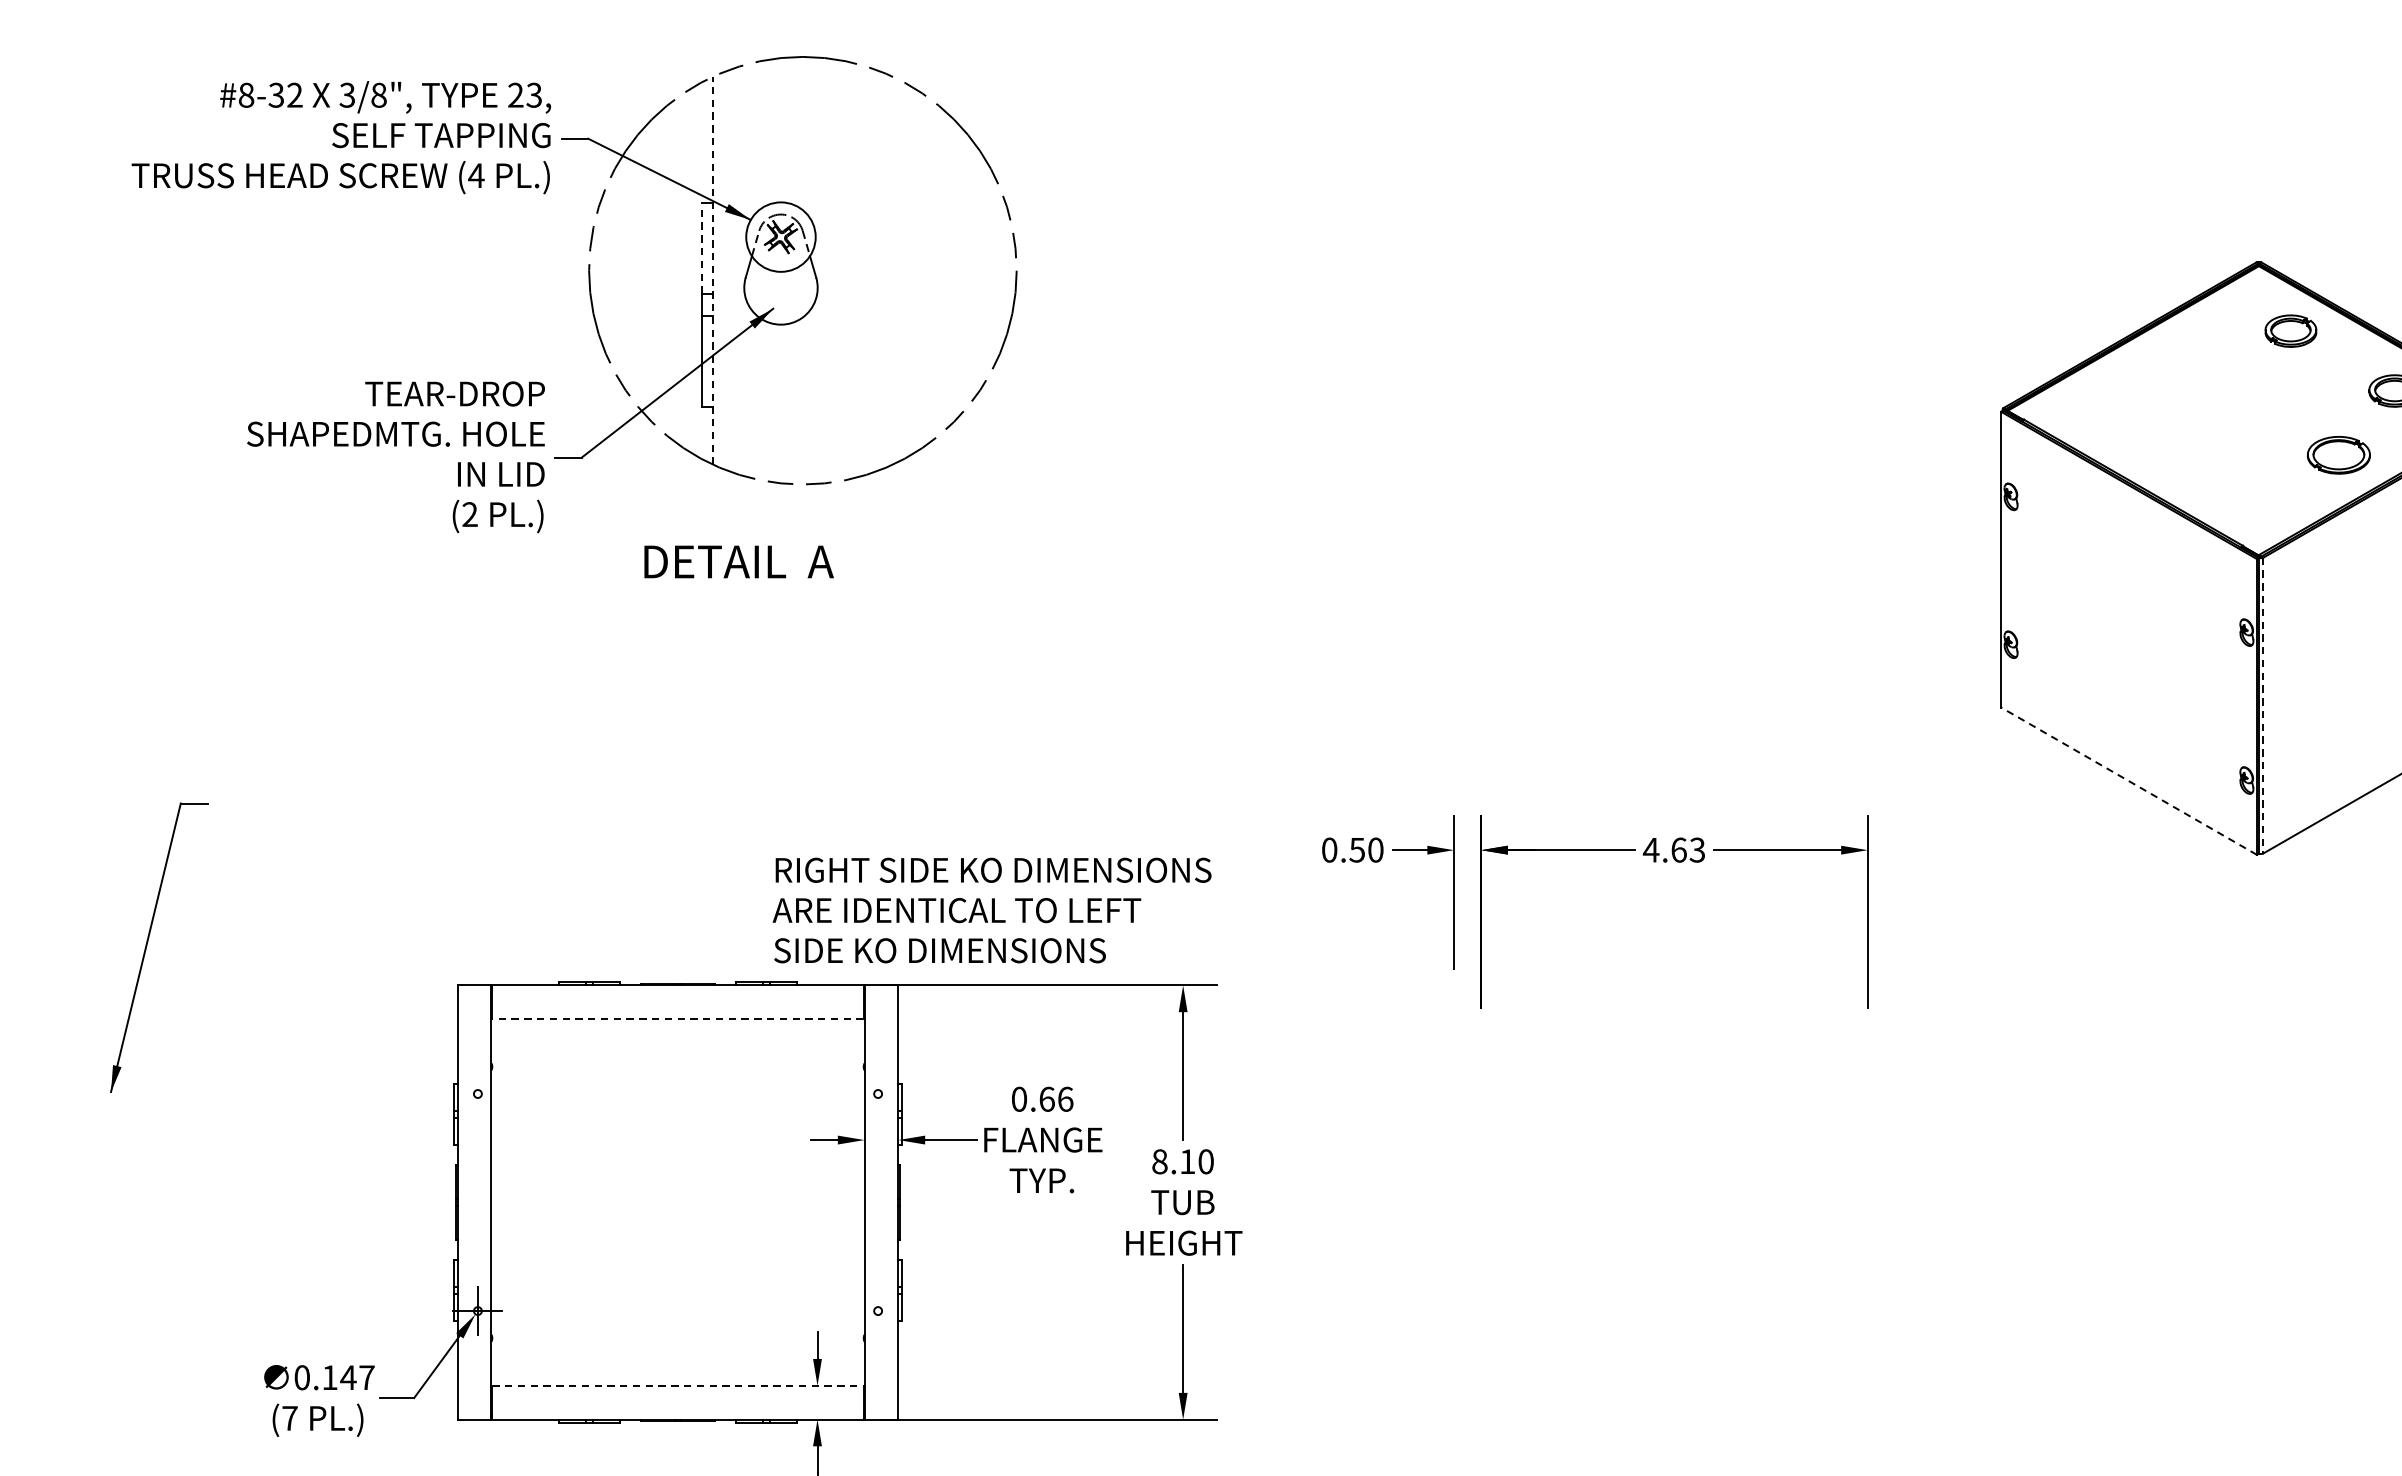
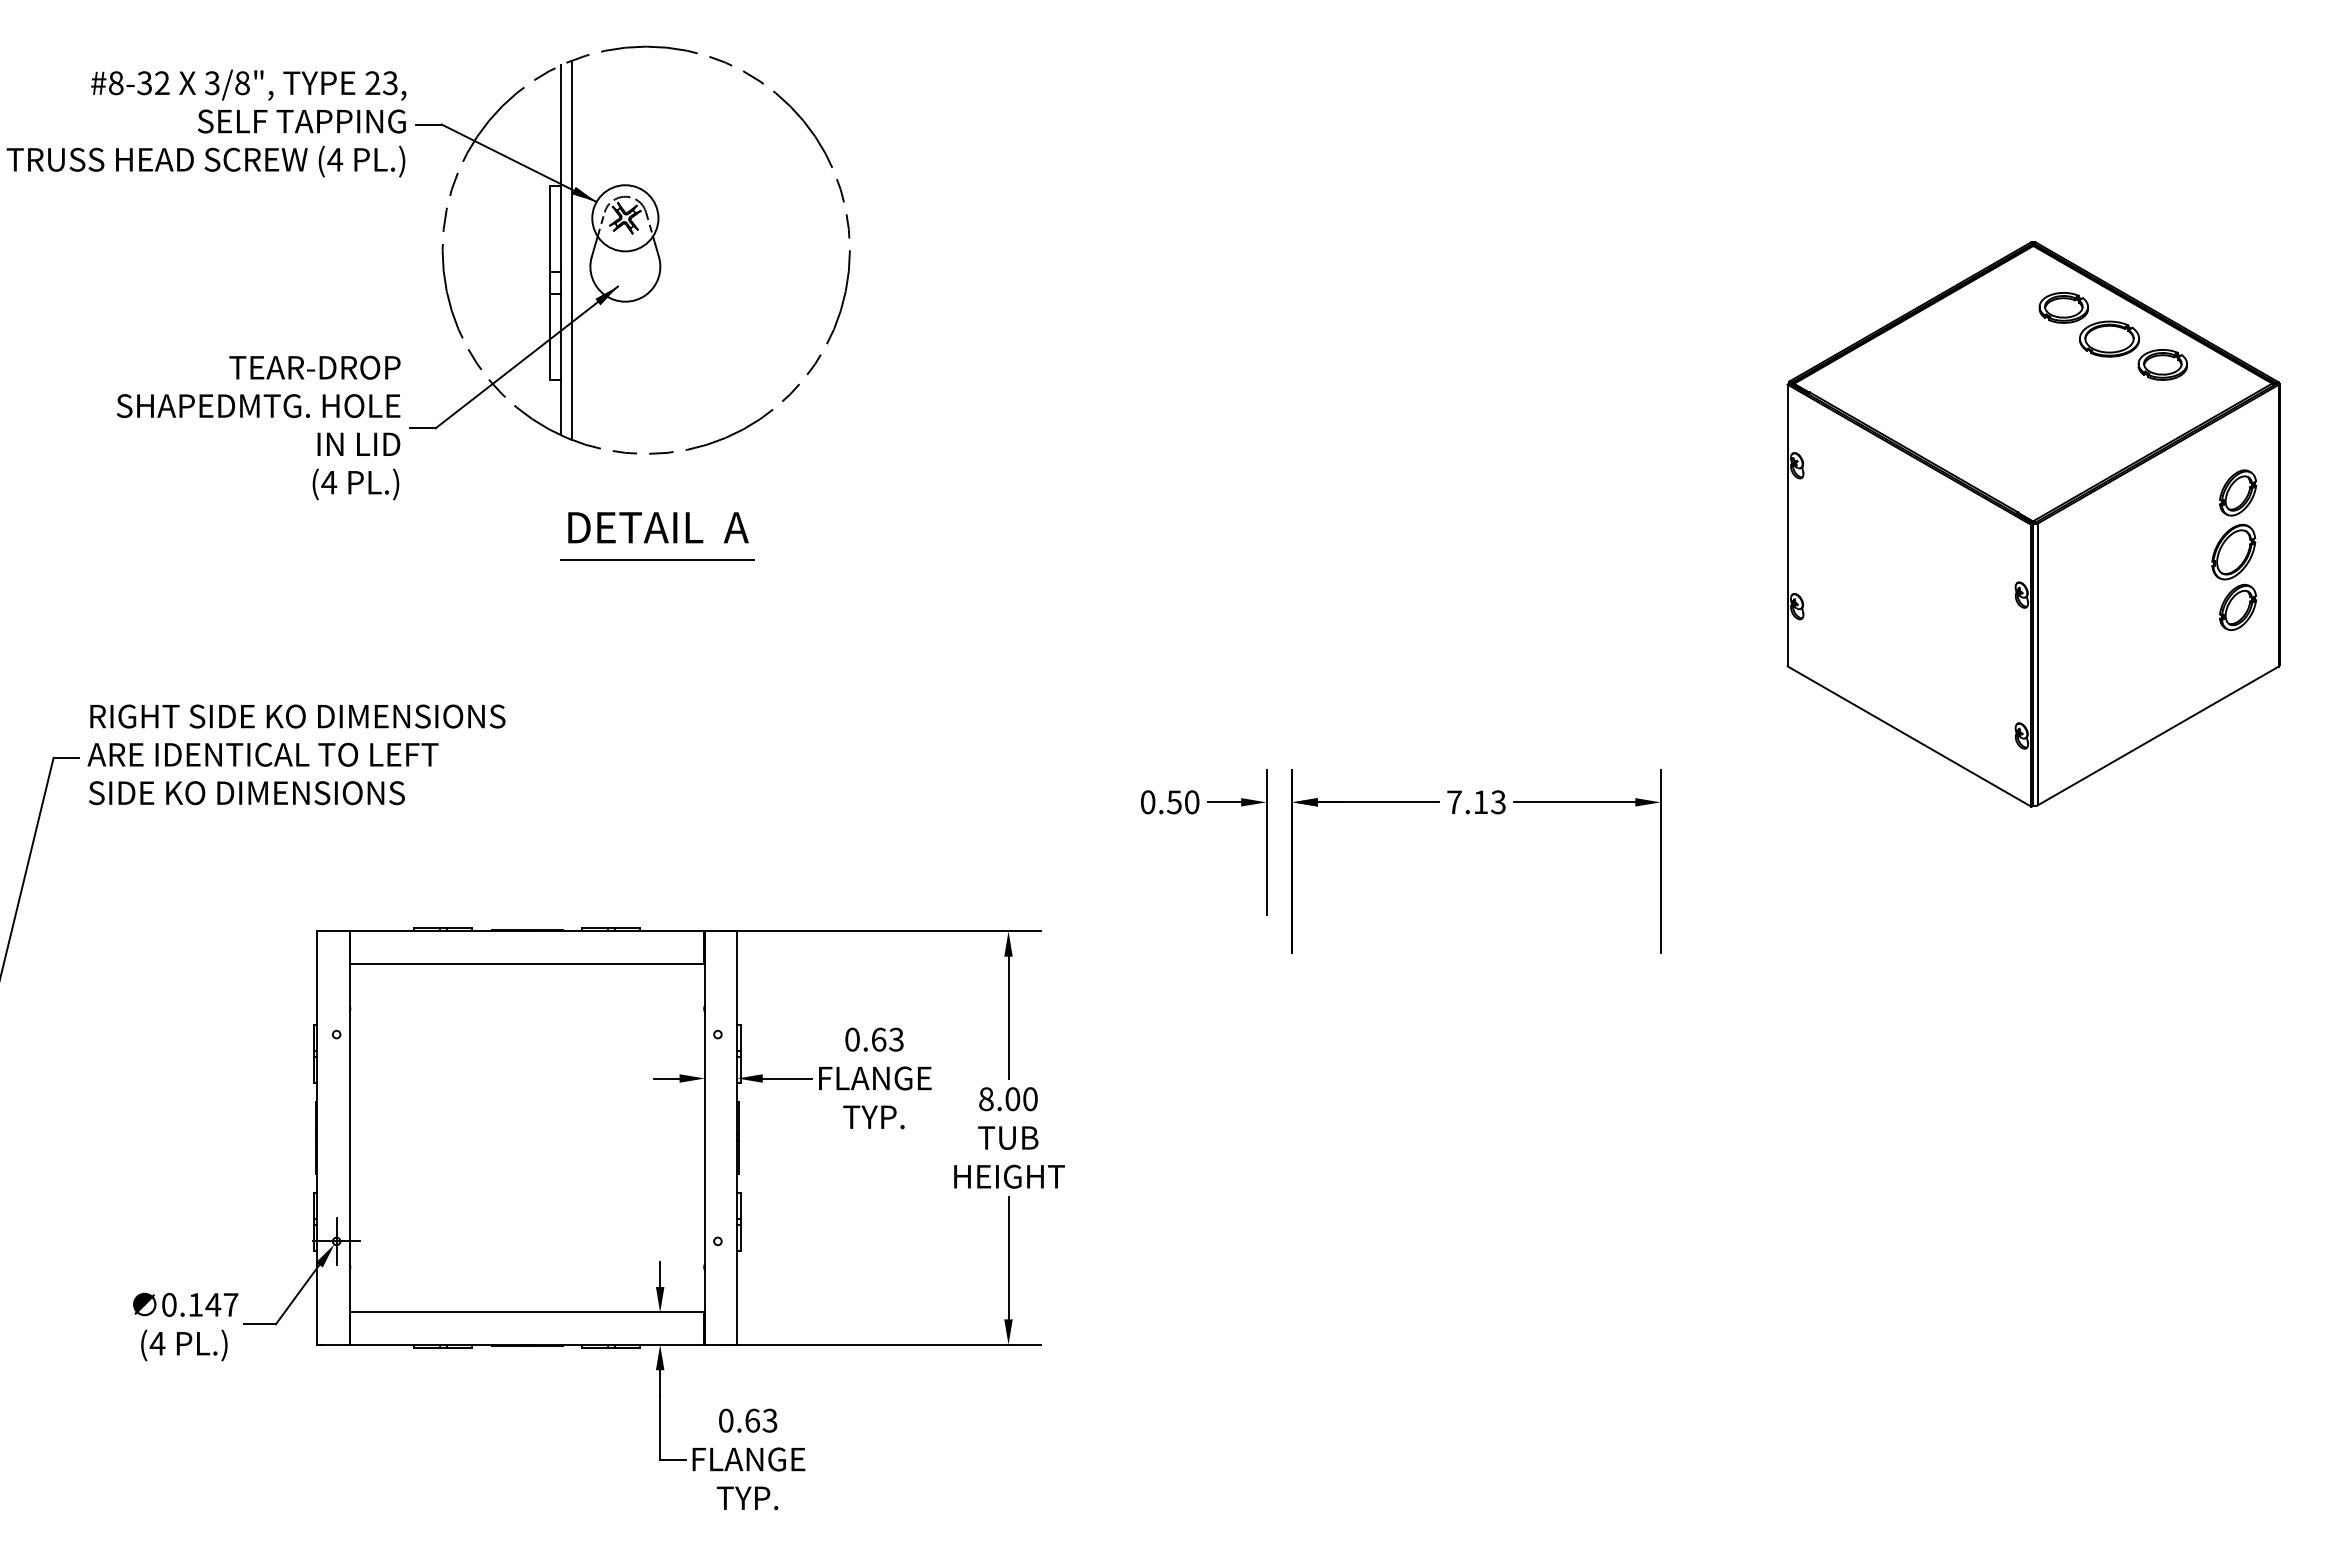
line: (701, 247) -> (549, 228), dashed -> solid
line: (724, 269) -> (571, 249), added
line: (712, 270) -> (560, 250), dashed -> solid
part: (2338, 454) -> (2109, 338), moved
text: (470, 514) -> (329, 482), (2 -> (4
text: (739, 561) -> (658, 527), moved
line: (814, 595) -> (657, 559), added
line: (2263, 705) -> (2037, 664), dashed -> solid
line: (2128, 781) -> (1909, 736), dashed -> solid
text: (1664, 850) -> (1467, 802), 4.63 -> 7.13
text: (992, 910) -> (296, 754), moved
line: (678, 1019) -> (527, 963), dashed -> solid
text: (1065, 1099) -> (896, 1039), 0.66 -> 0.63
text: (1187, 1162) -> (1012, 1099), 8.10 -> 8.00
line: (678, 1385) -> (527, 1312), dashed -> solid
text: (289, 1418) -> (157, 1343), (7 -> (4

